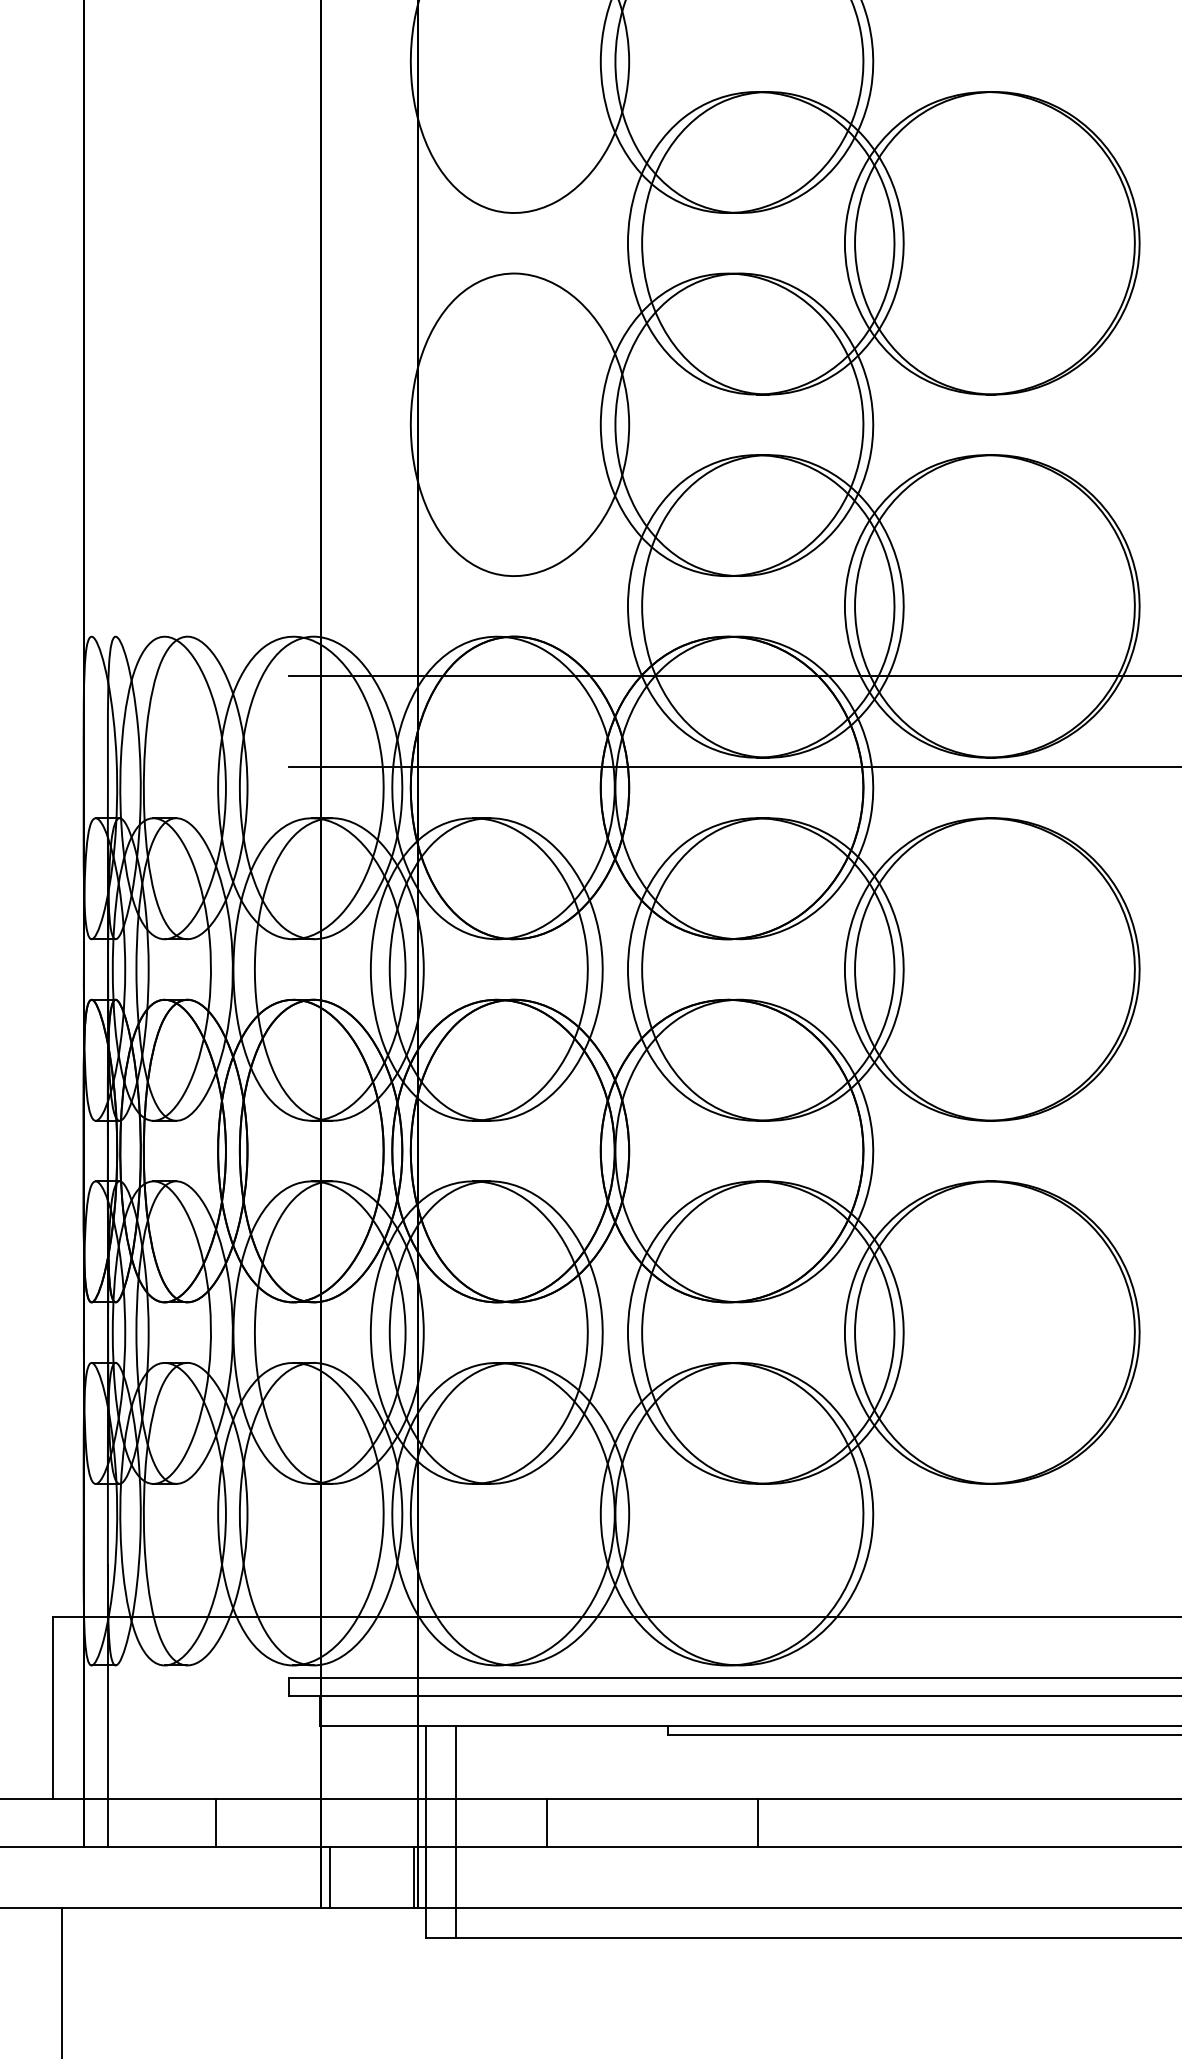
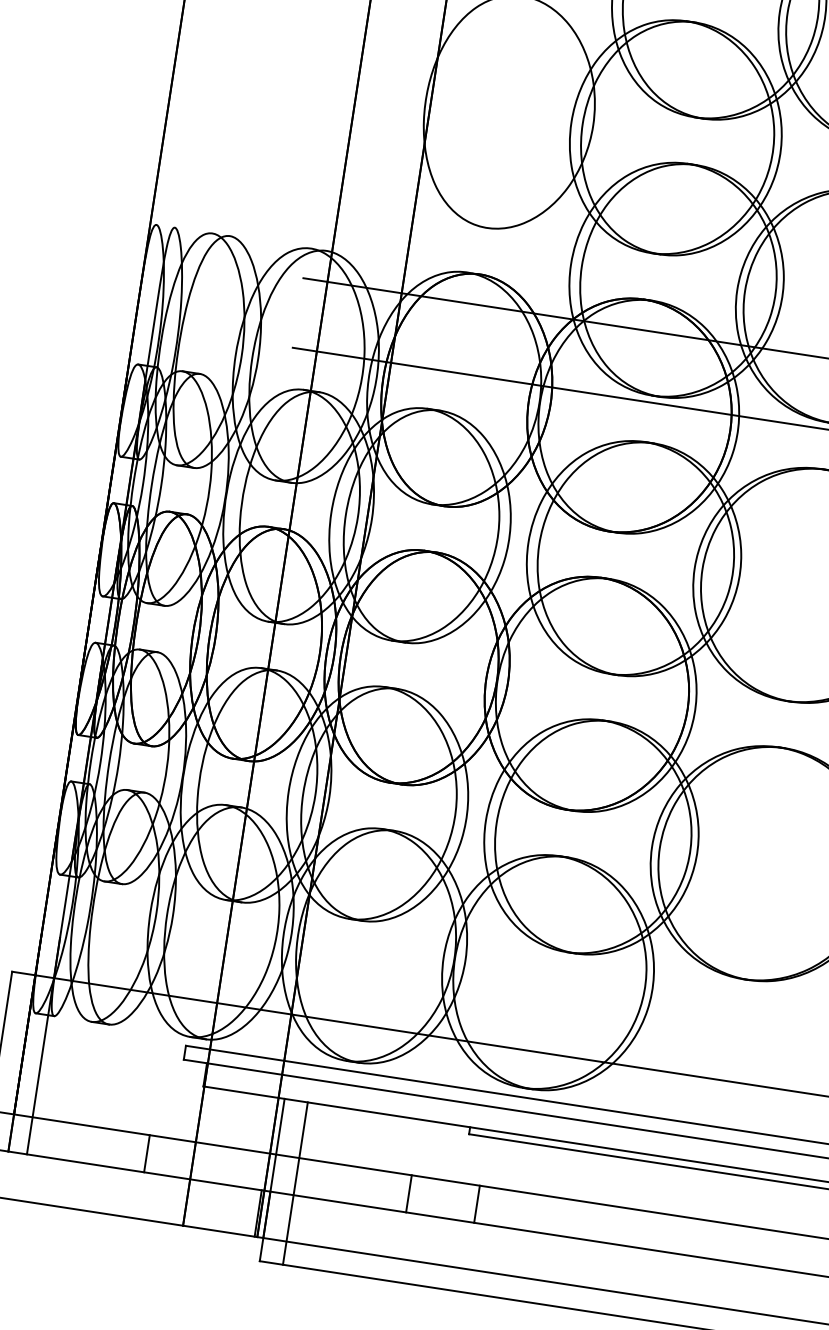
line: (215, 1822) -> (146, 1153), moved
line: (546, 1822) -> (408, 1193), moved
line: (758, 1822) -> (477, 1204), moved
line: (329, 1877) -> (193, 1203), removed

